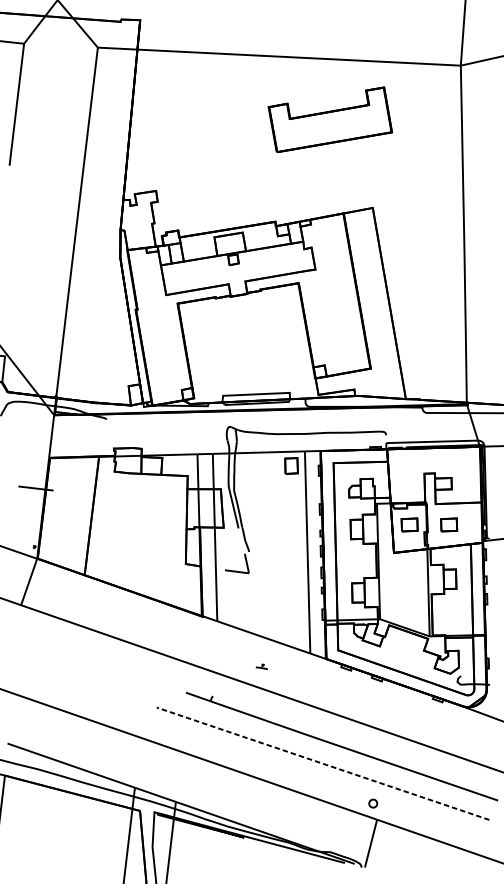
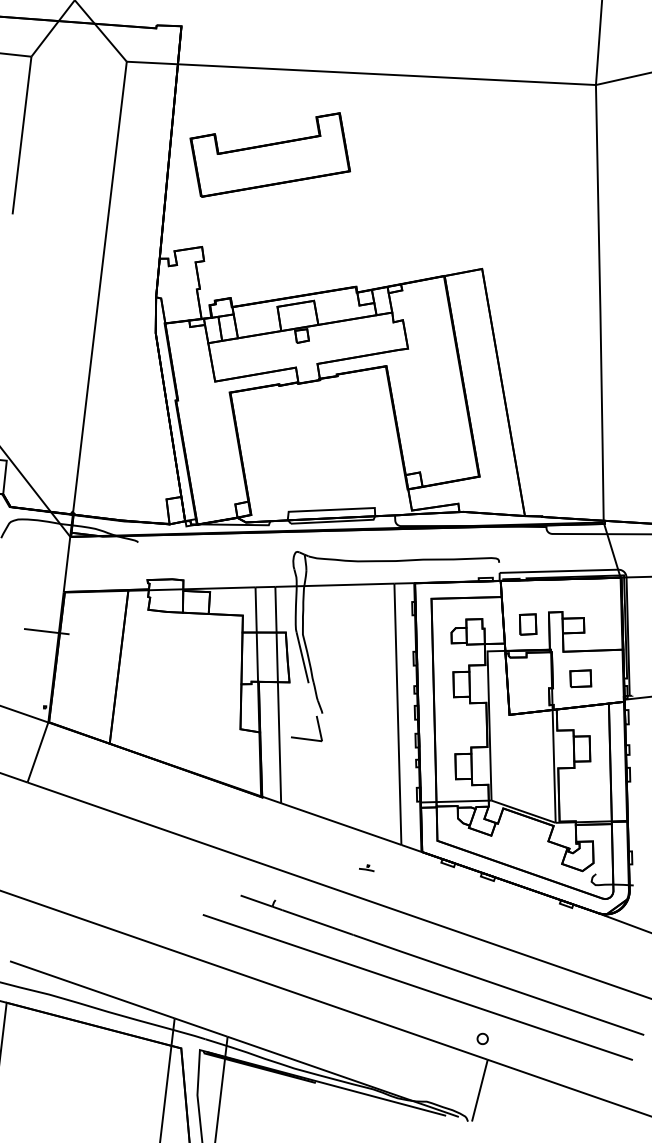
part: (329, 119) -> (269, 154), moved
part: (291, 465) -> (528, 624), moved
part: (409, 524) -> (529, 678), removed
part: (261, 667) -> (366, 868), moved
line: (322, 763) -> (417, 987), dashed -> solid

